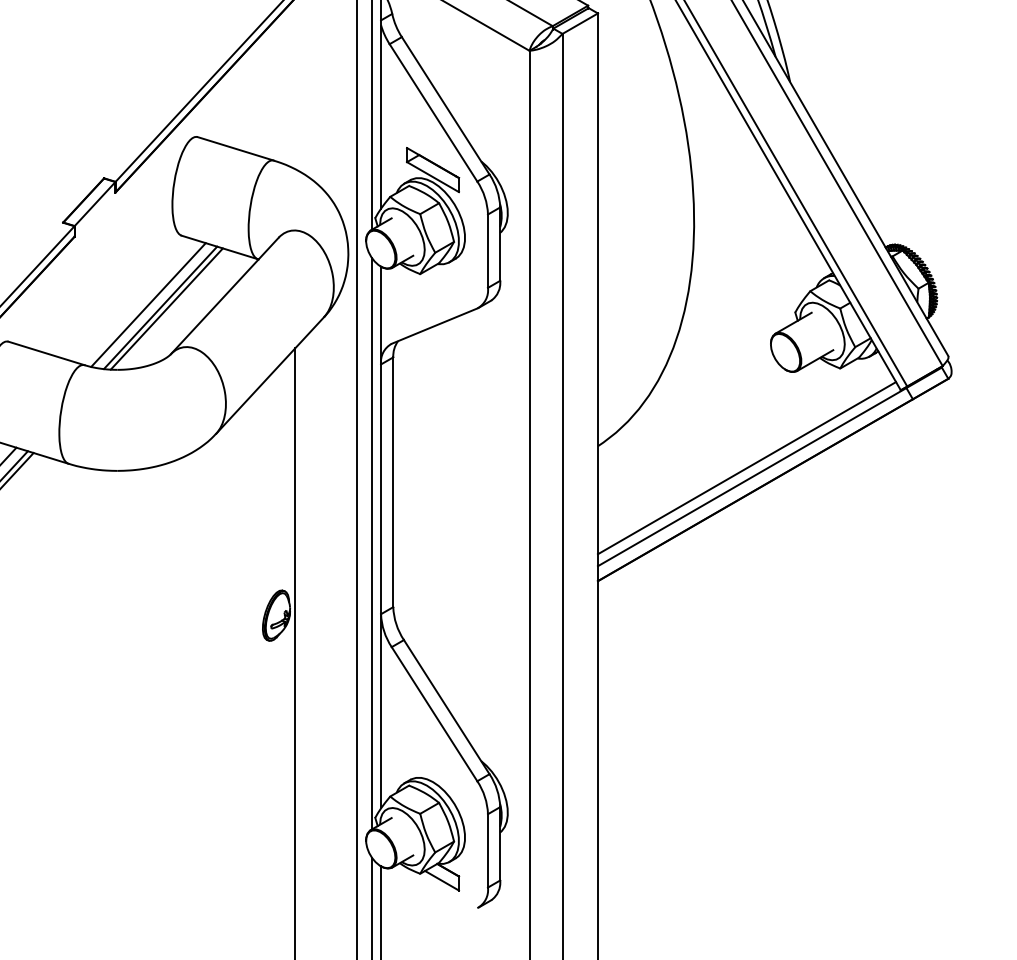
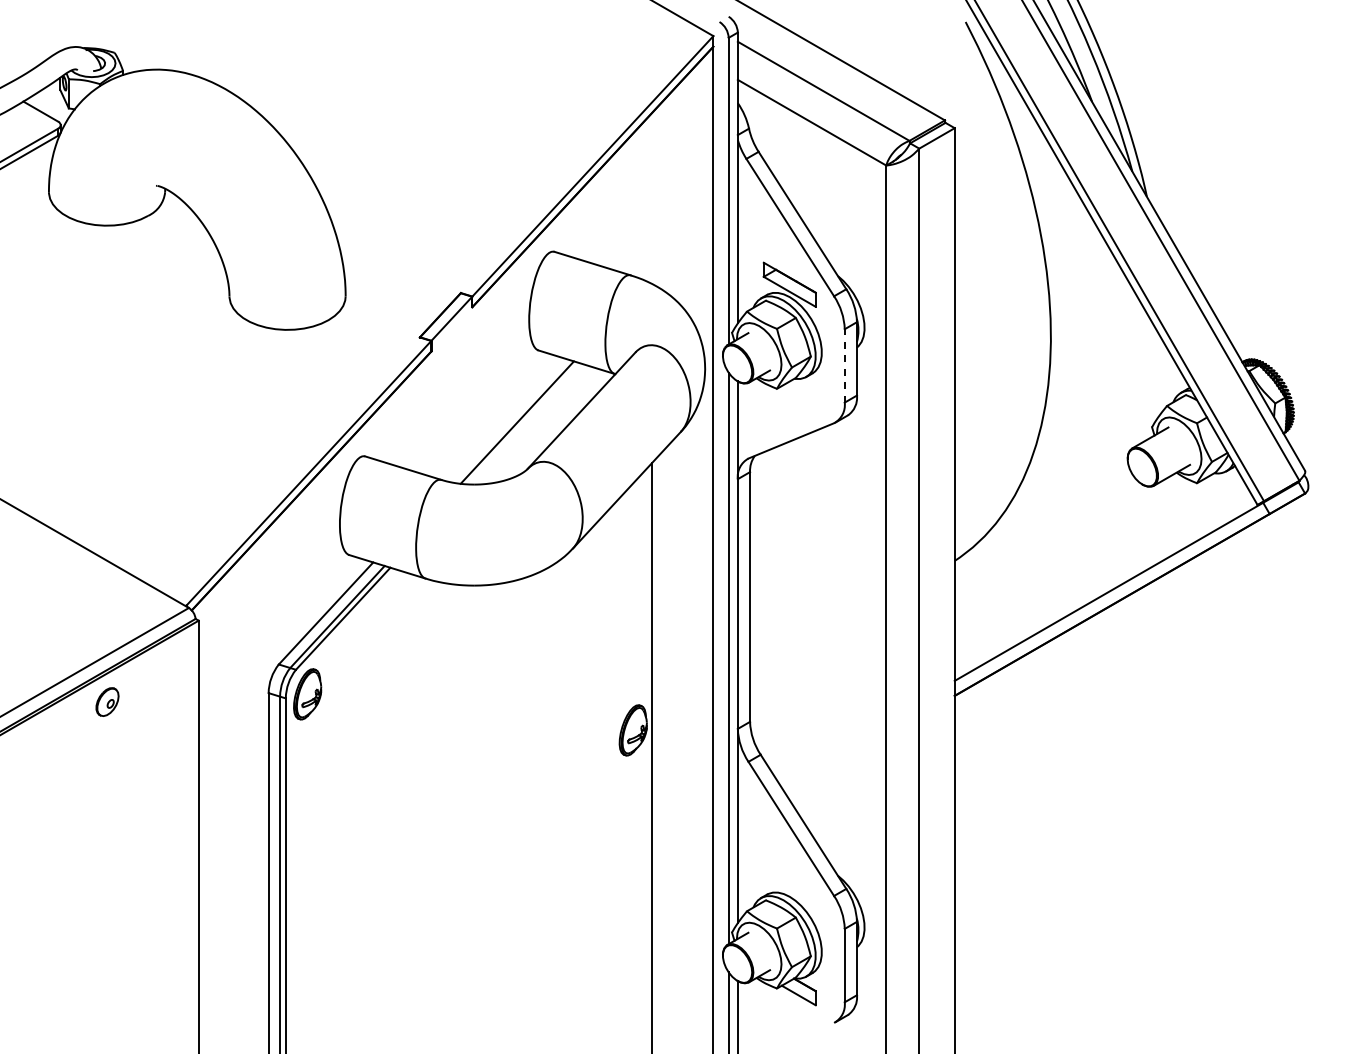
line: (487, 250) -> (844, 365), solid -> dashed
line: (148, 304) -> (505, 419), removed
line: (166, 308) -> (523, 423), removed
line: (746, 467) -> (1103, 582), removed

